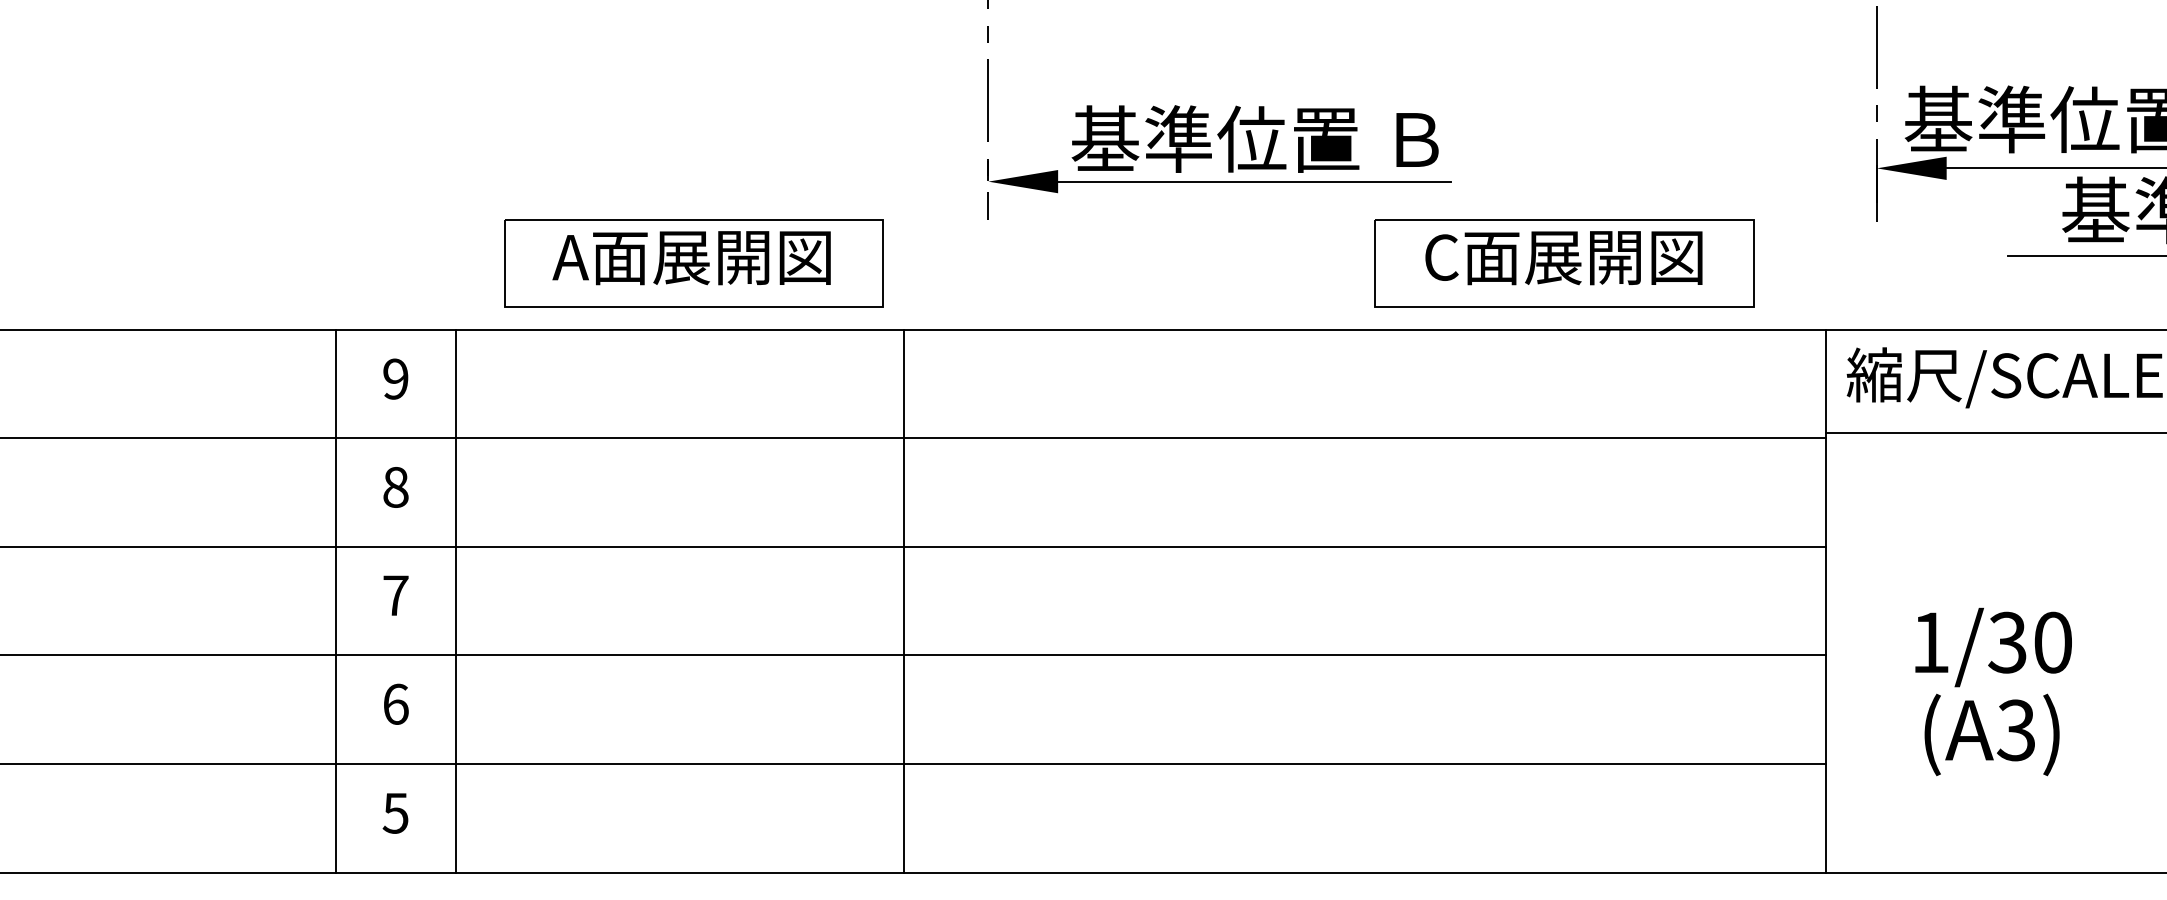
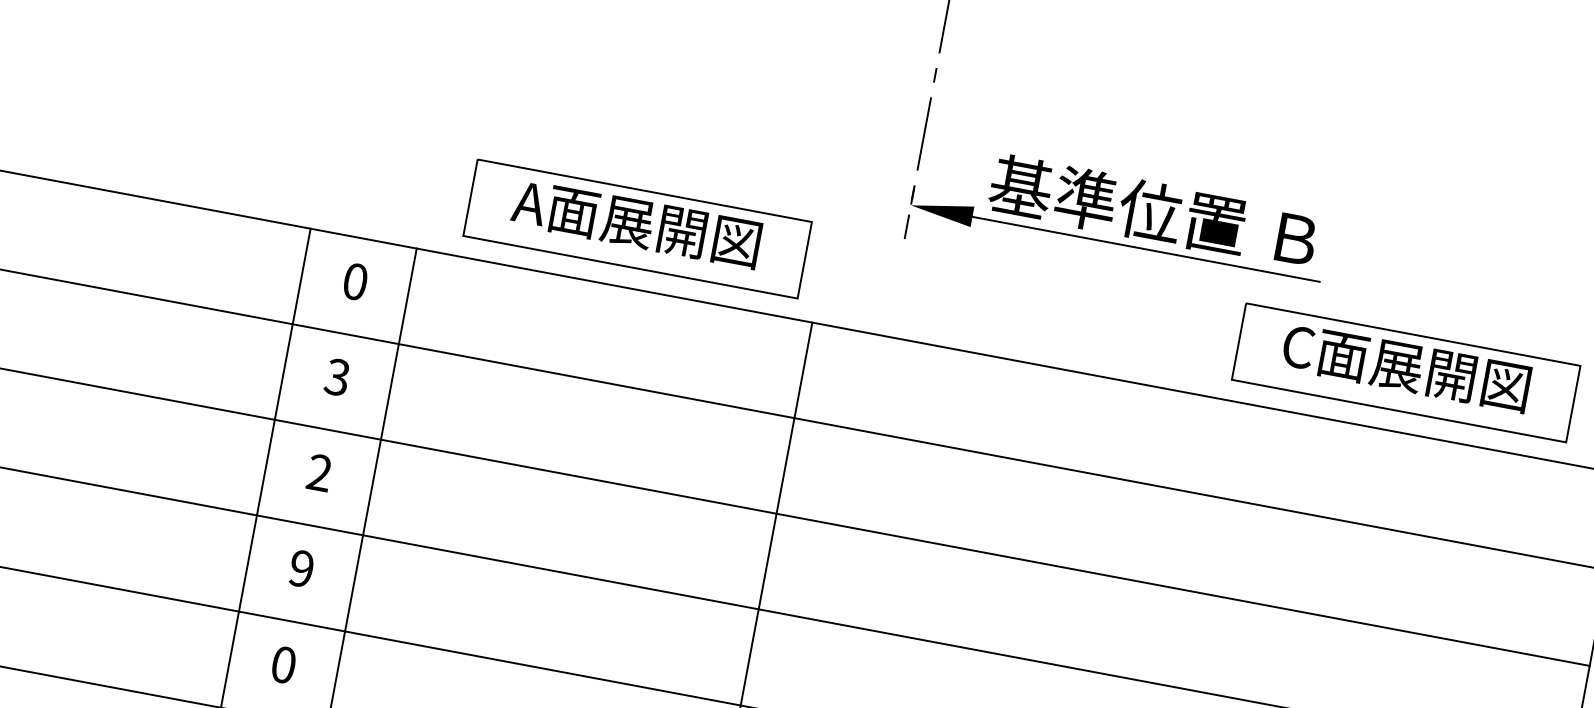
text: (395, 378) -> (355, 281), 9 -> 0
text: (395, 486) -> (337, 376), 8 -> 3
text: (395, 595) -> (319, 472), 7 -> 2
text: (395, 703) -> (301, 568), 6 -> 9
text: (395, 812) -> (283, 664), 5 -> 0

